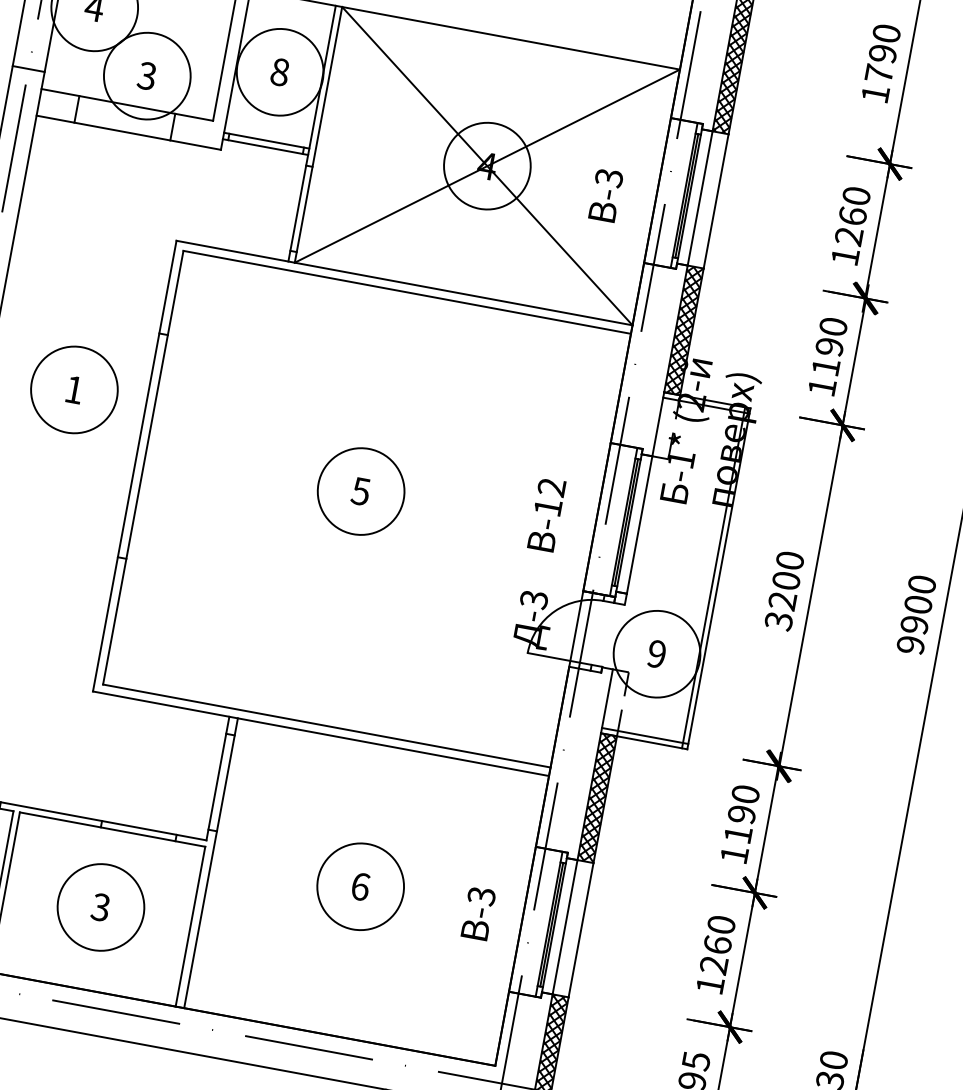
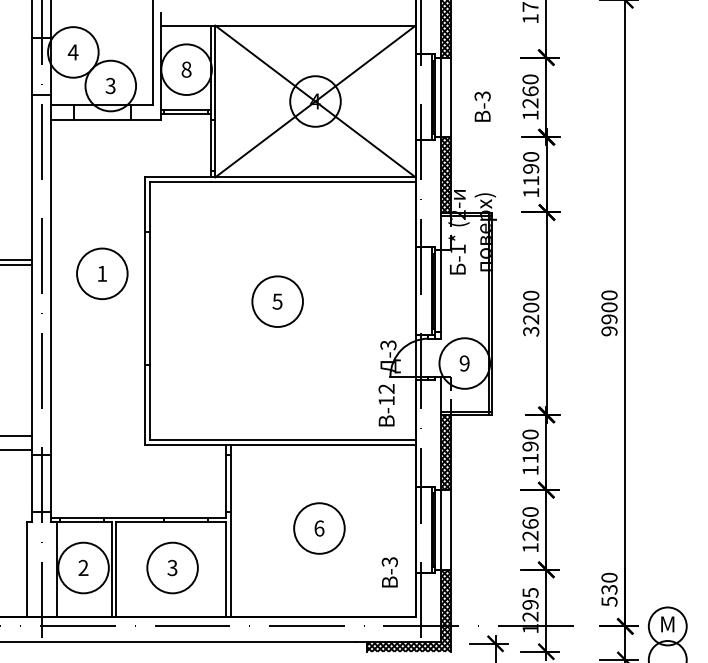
text: (605, 195) -> (482, 106), moved
text: (546, 515) -> (386, 405), moved
text: (477, 913) -> (389, 572), moved

